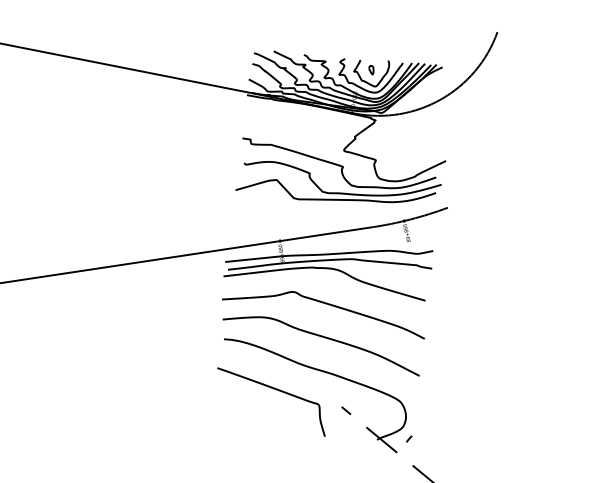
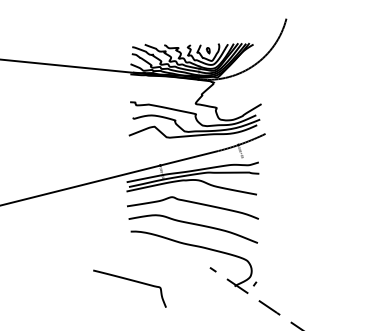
curve: (275, 390) -> (131, 281), moved

